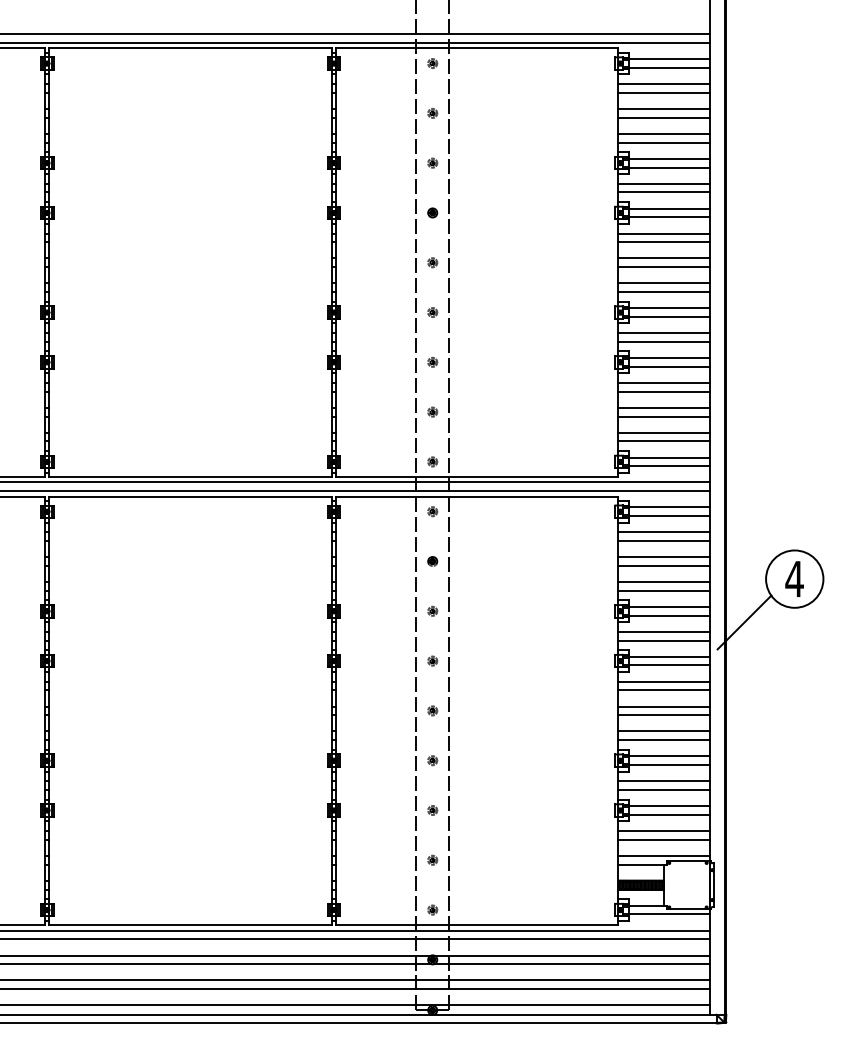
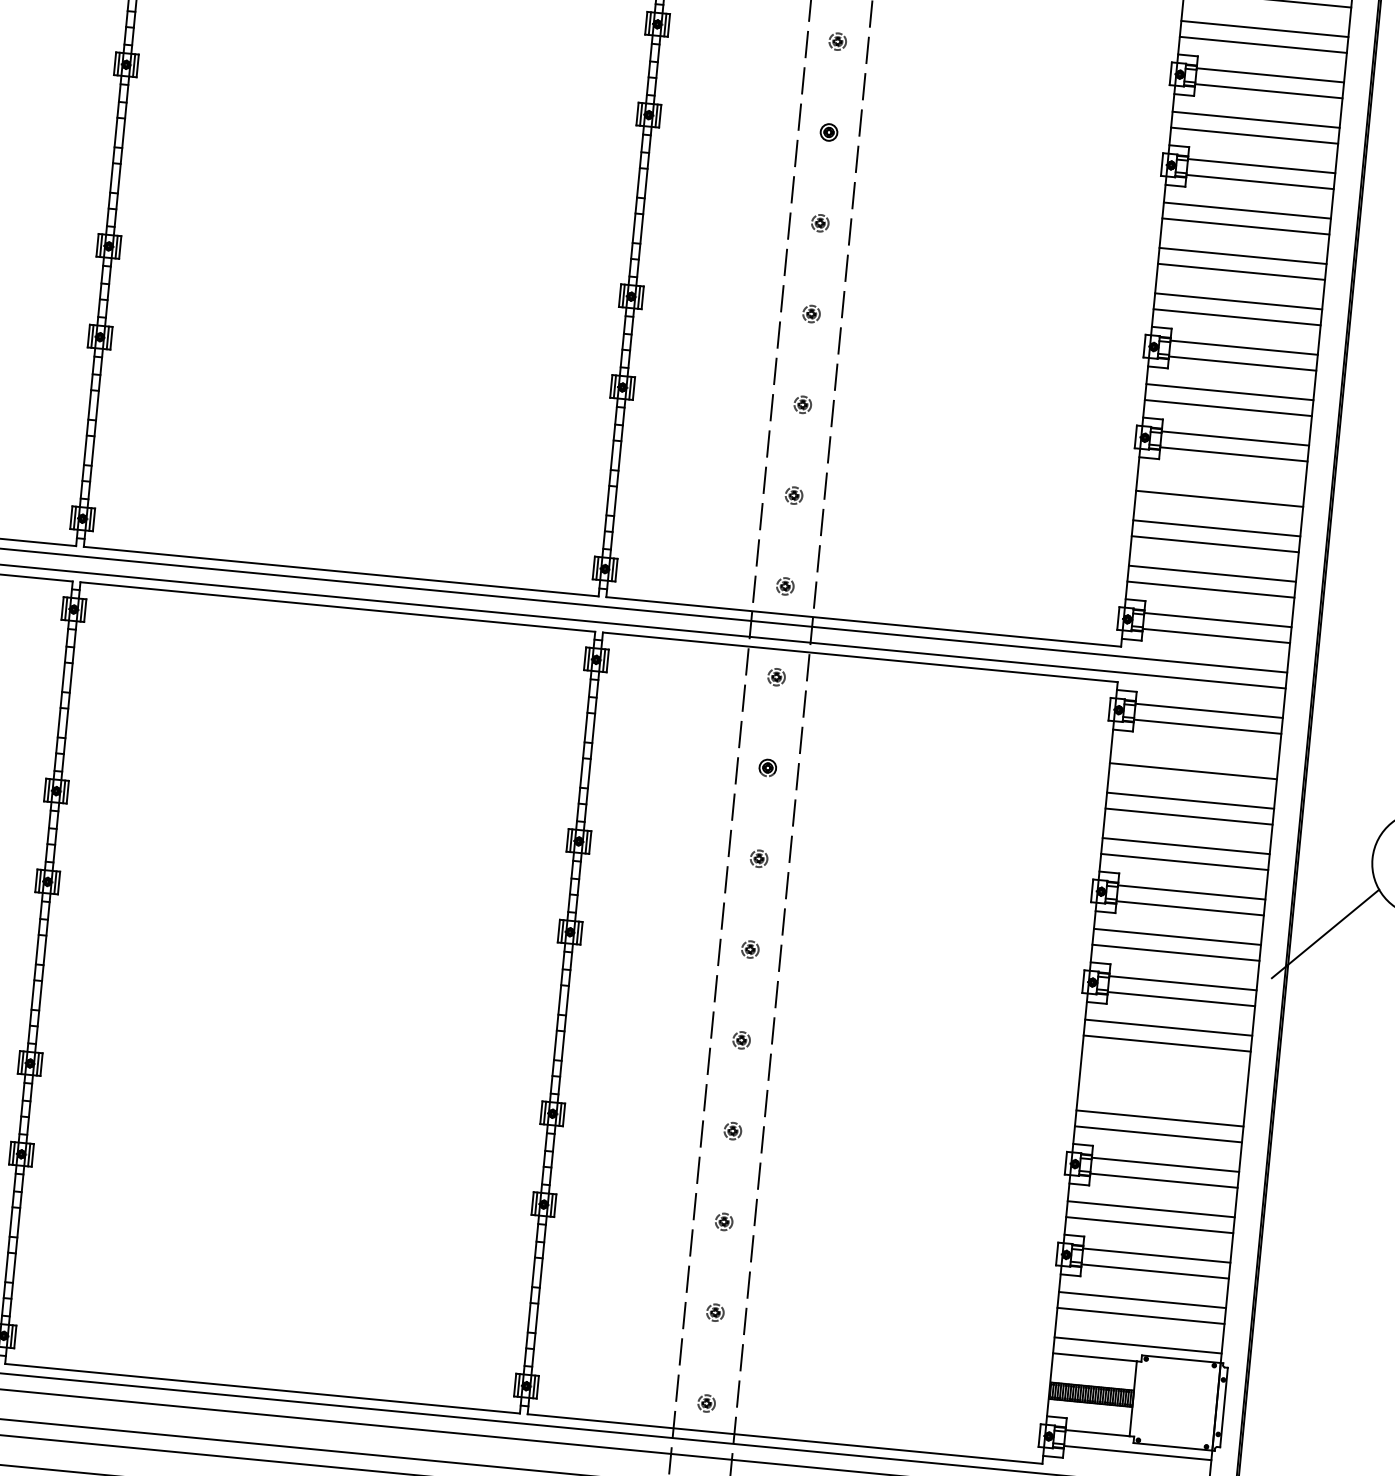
line: (663, 382) -> (1220, 482), removed
line: (663, 532) -> (1193, 755), removed
line: (663, 706) -> (1163, 1072), removed
line: (663, 715) -> (1161, 1089), removed

